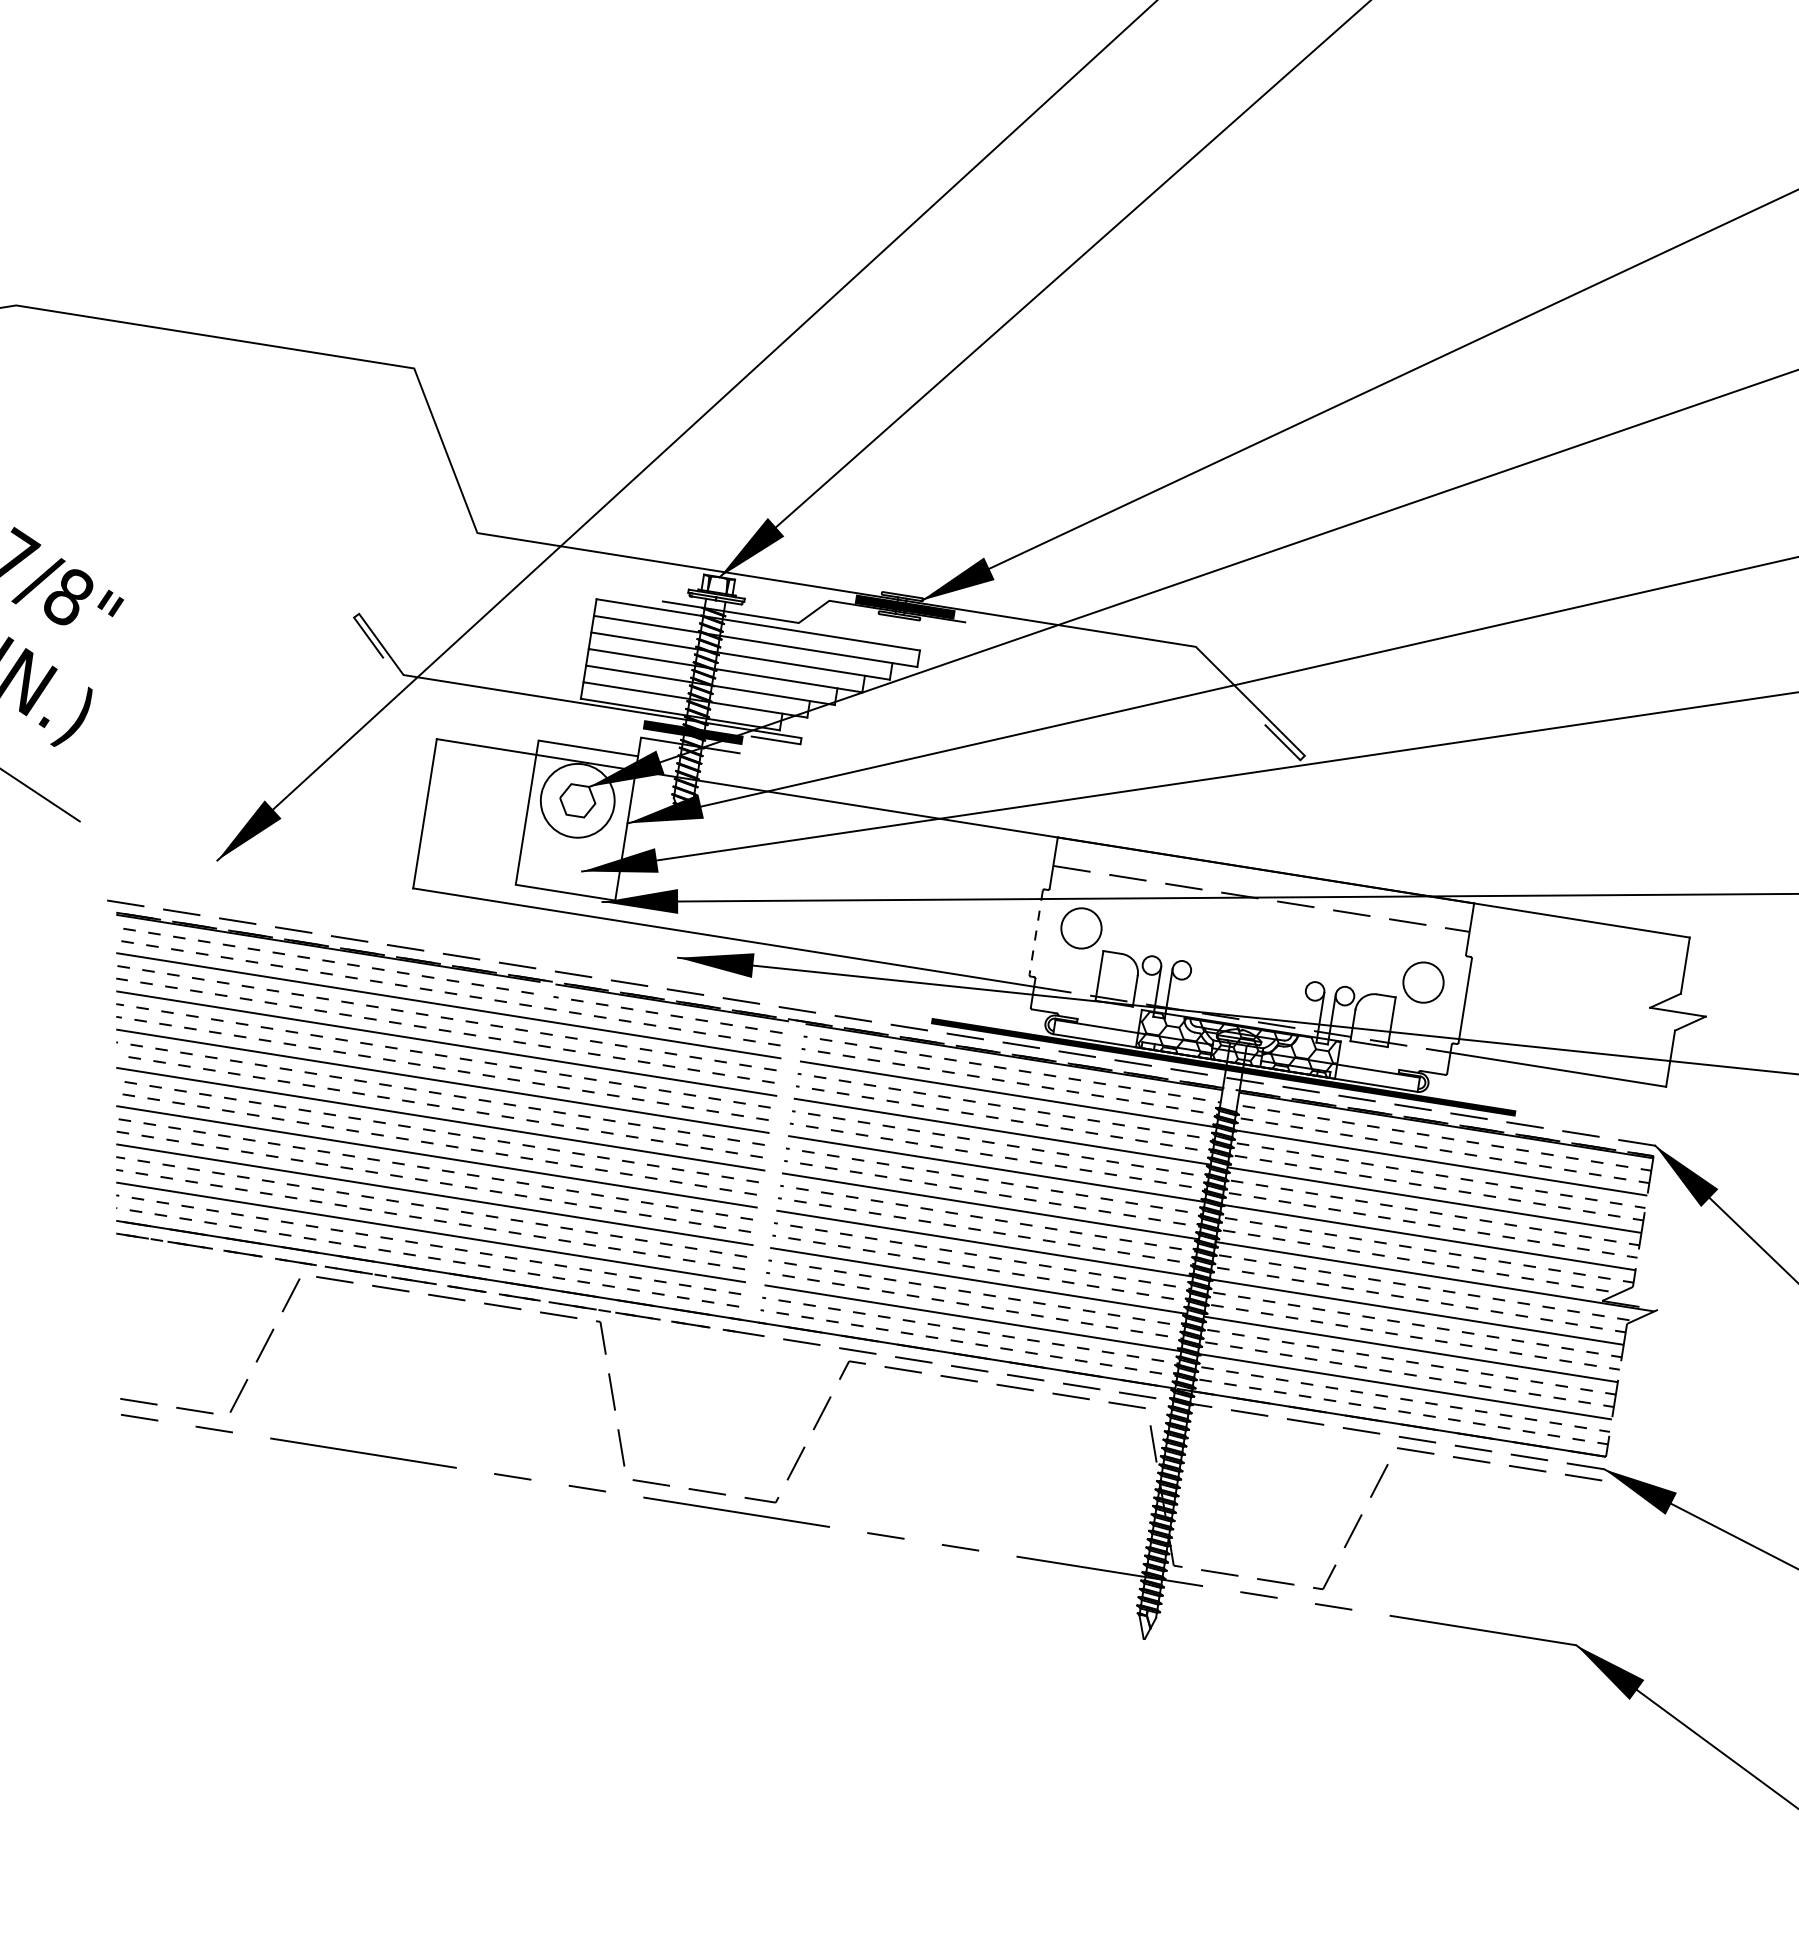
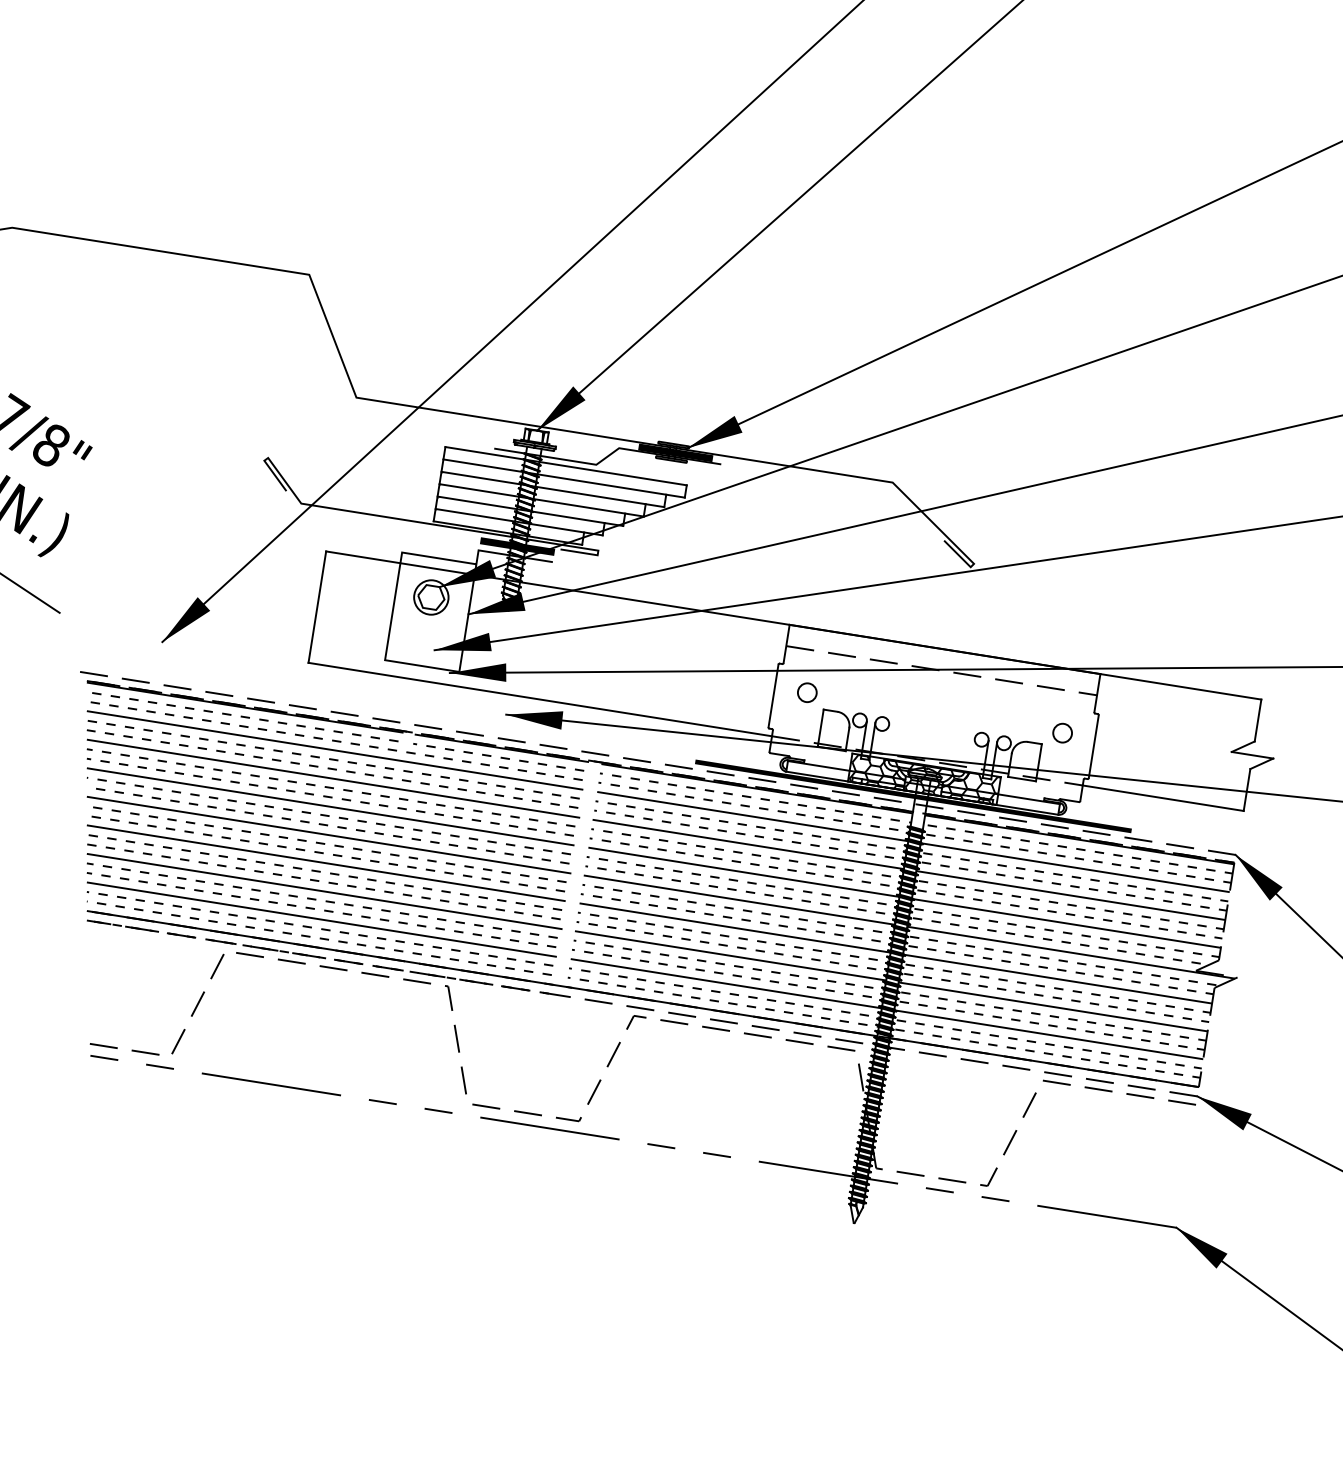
circle: (577, 800) -> (431, 597), size x0.62
circle: (1081, 928) -> (807, 692), size x0.62
line: (1036, 932) -> (773, 695), dashed -> solid
circle: (1423, 982) -> (1062, 733), size x0.62

